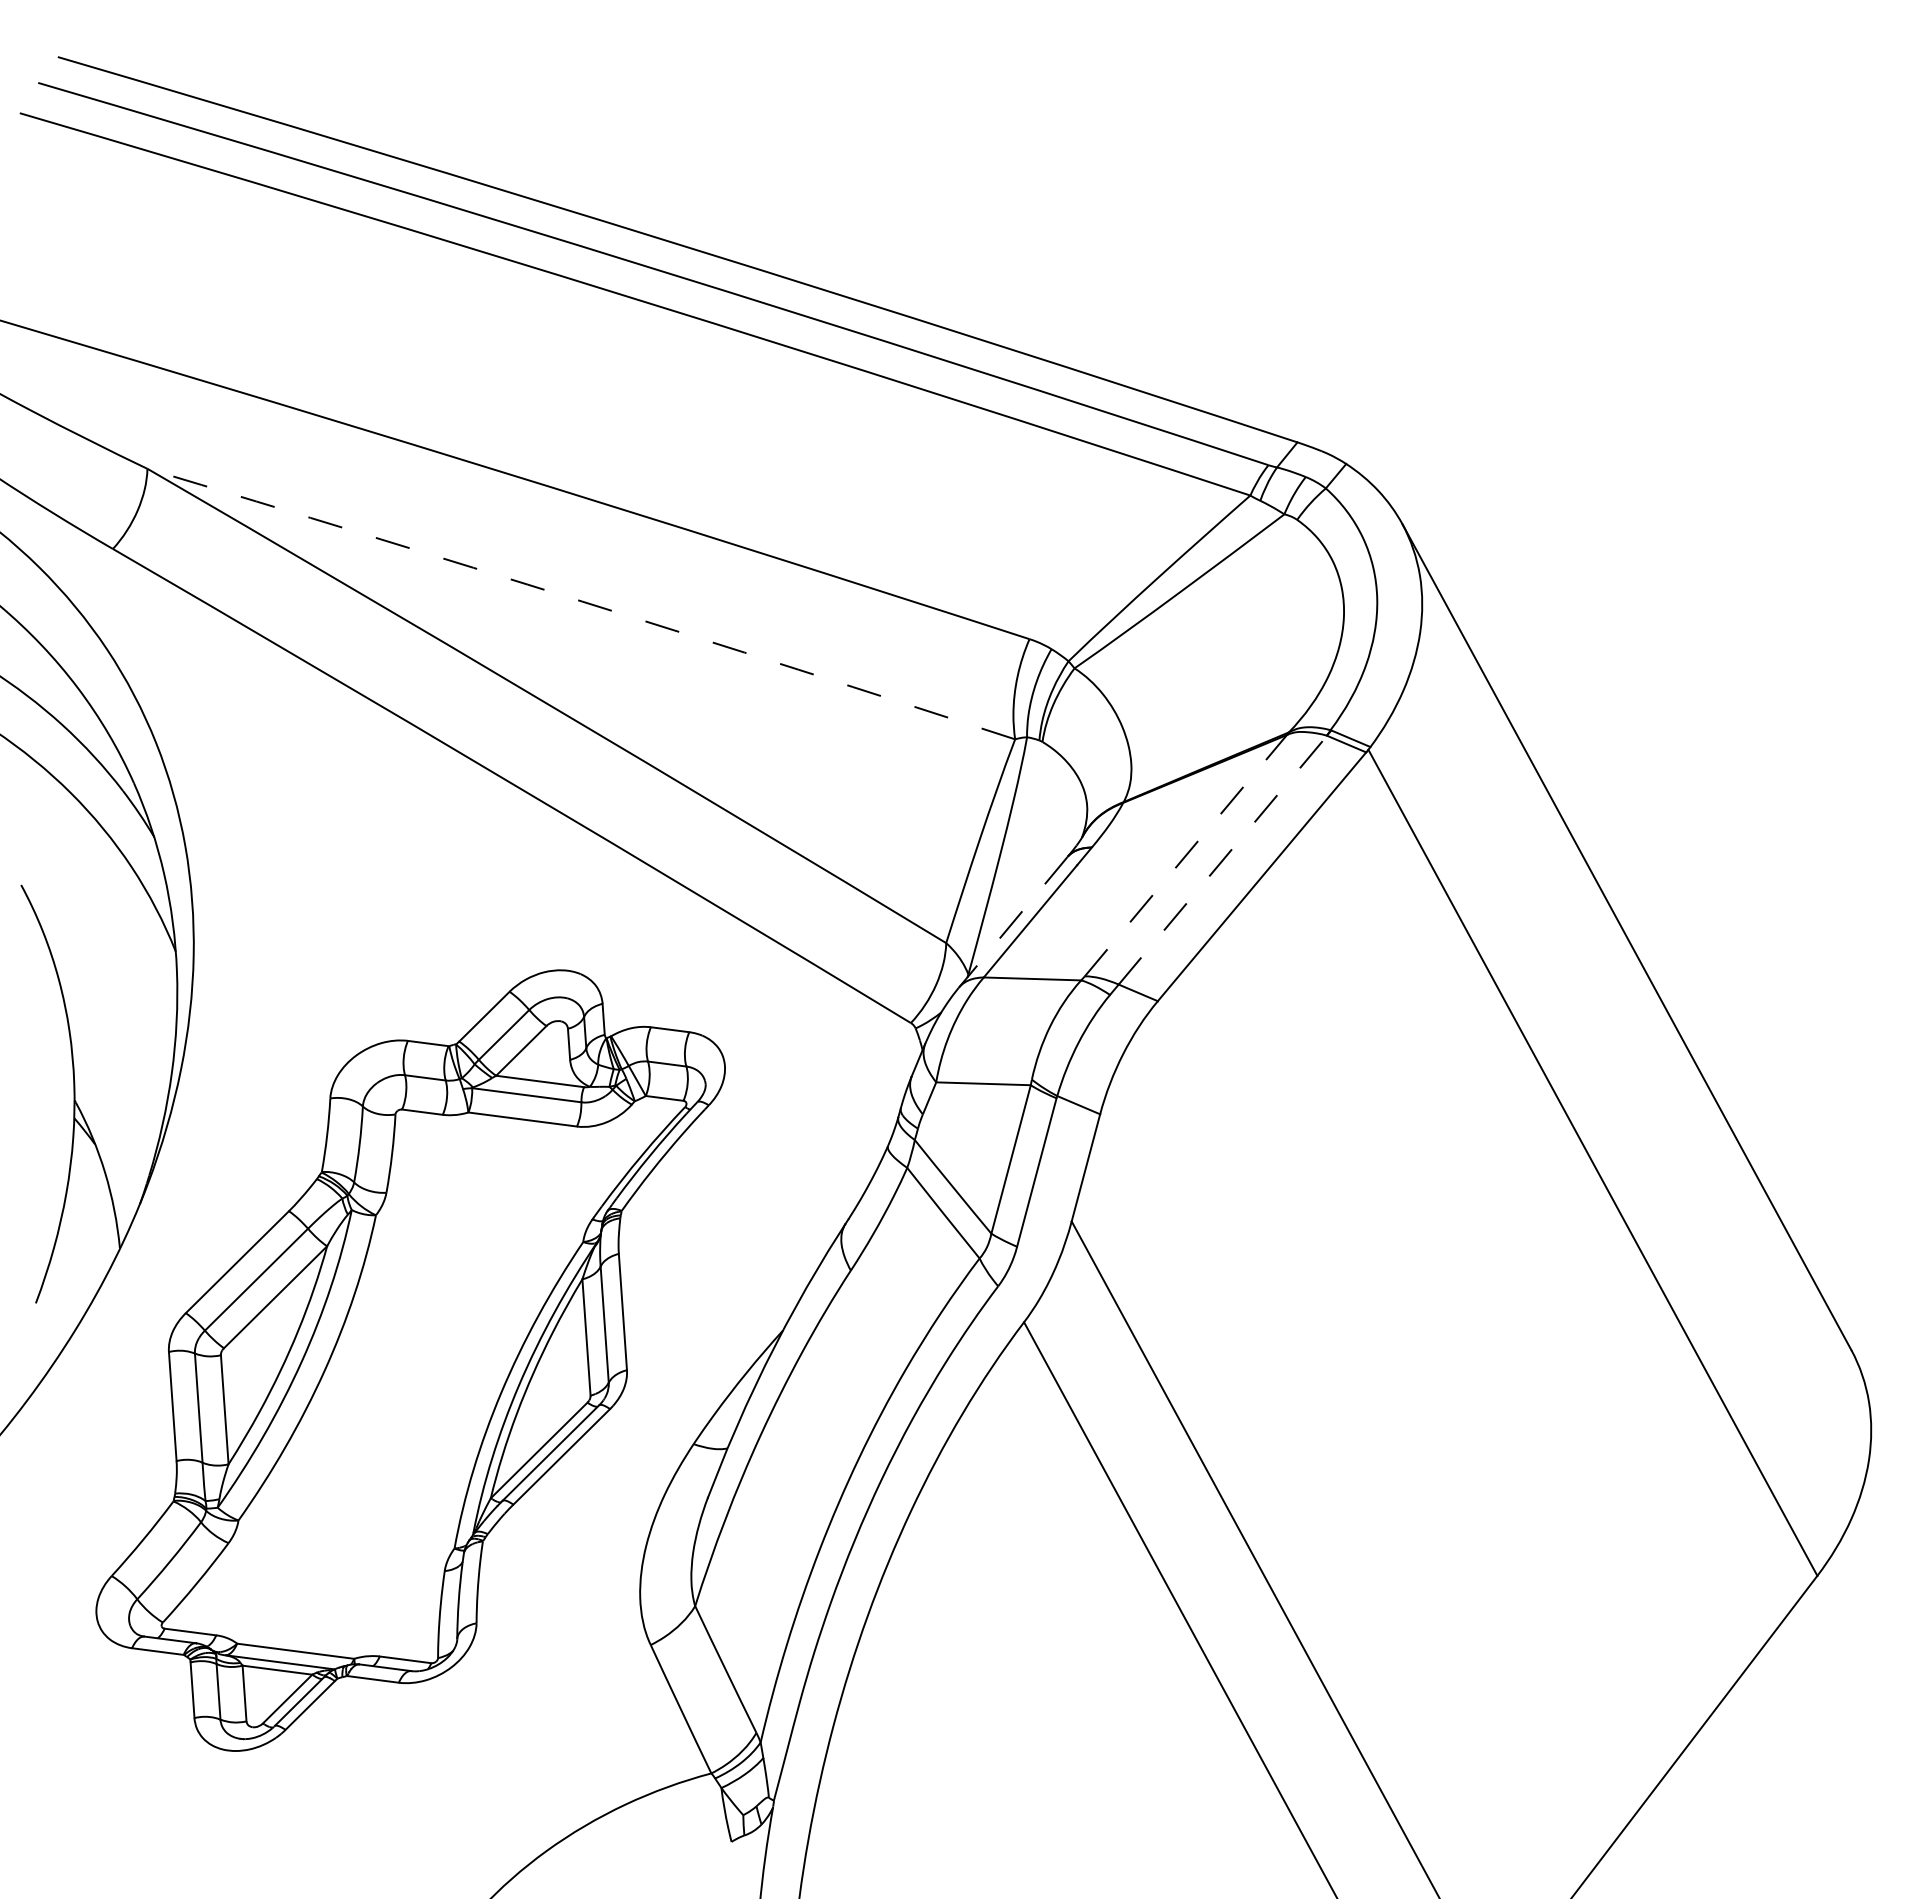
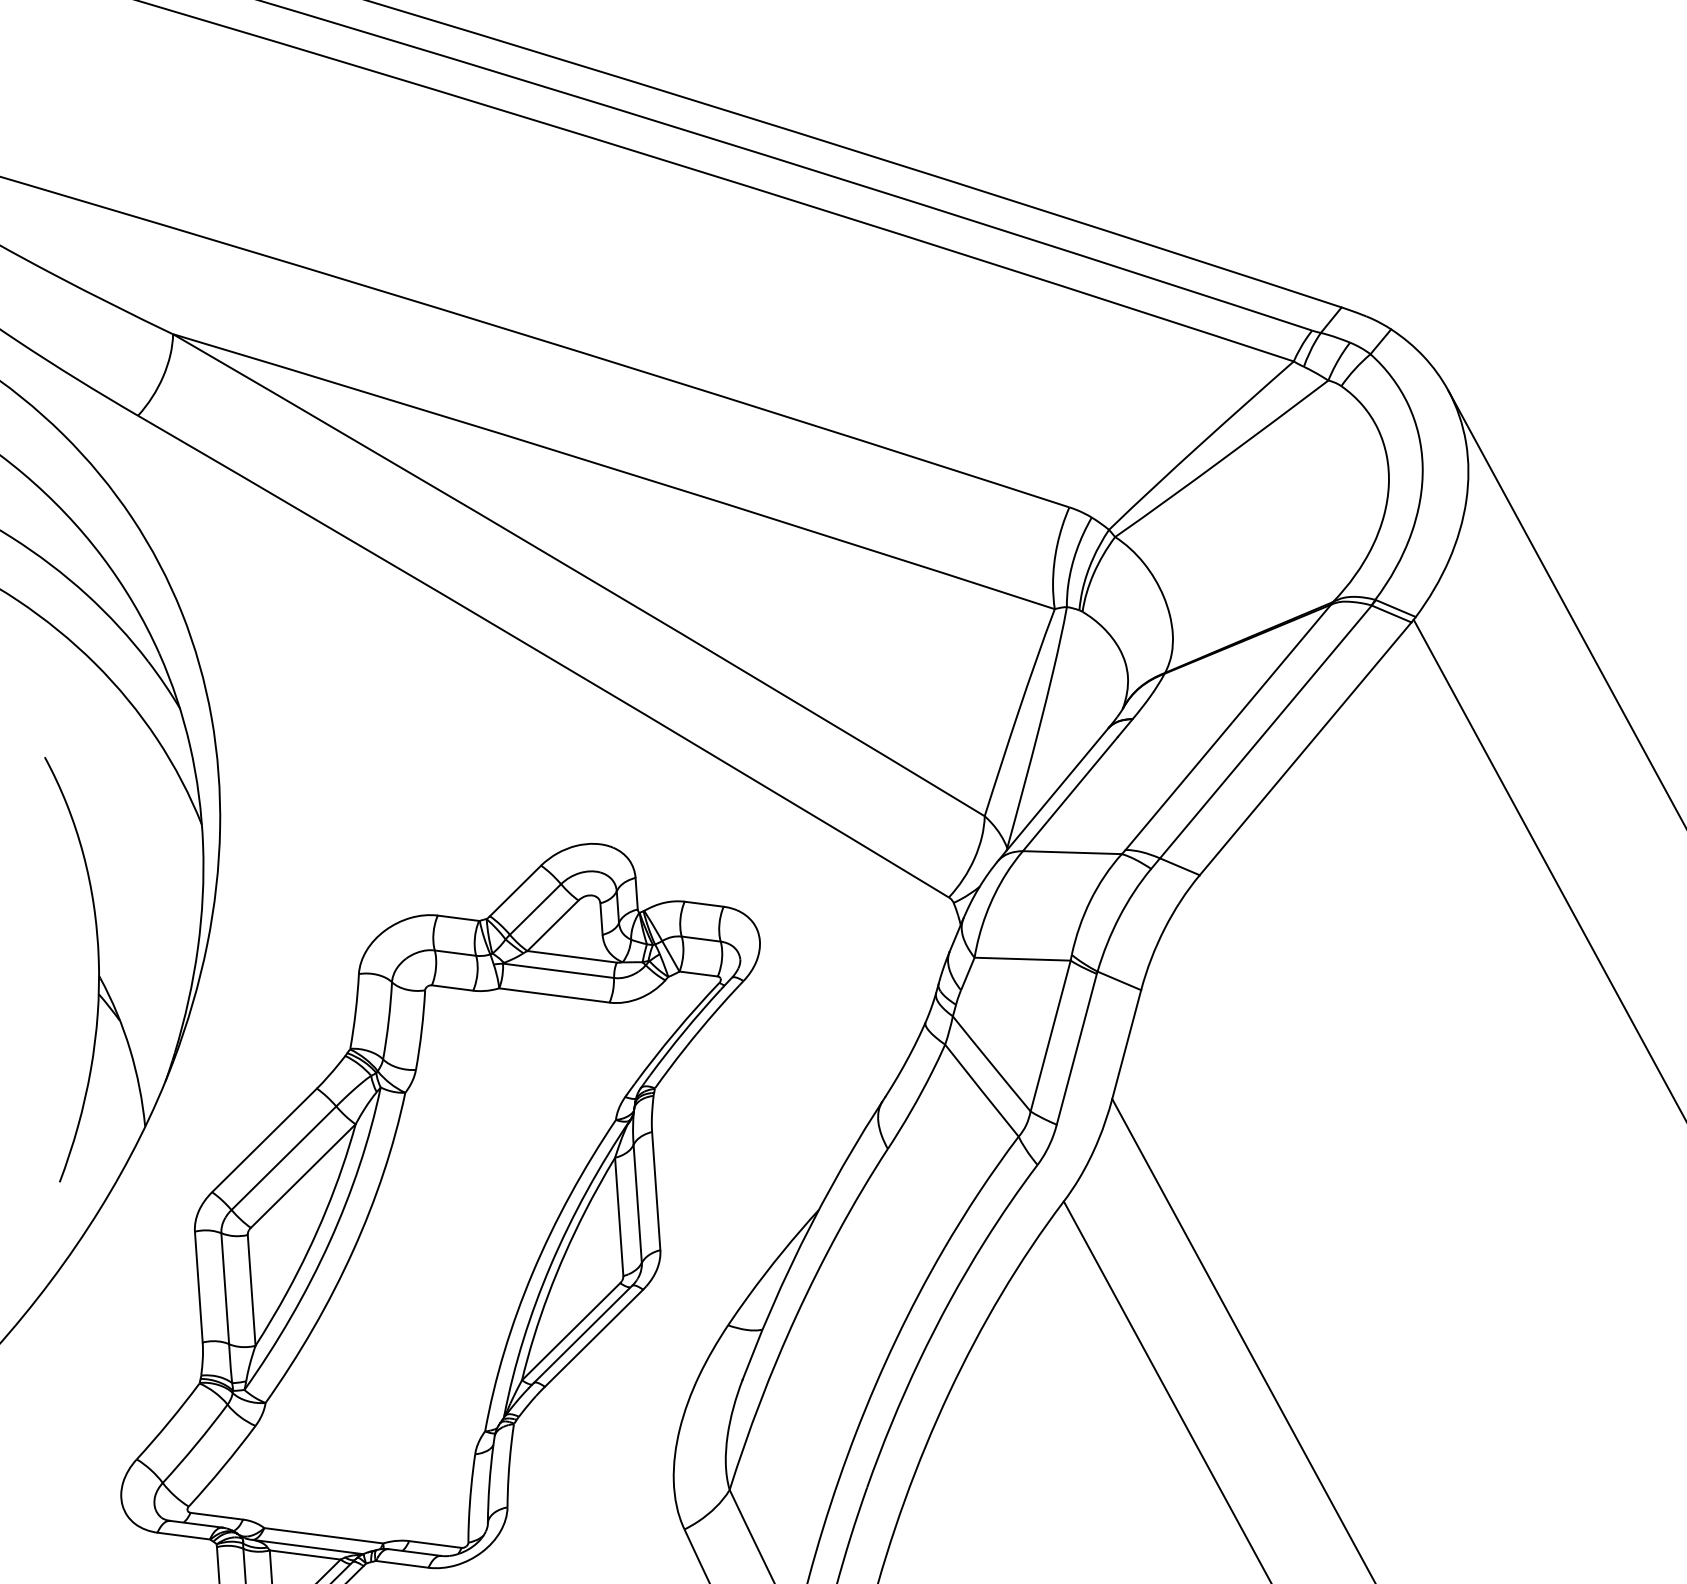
arc: (582, 601) -> (615, 469), dashed -> solid
line: (1186, 855) -> (1228, 727), dashed -> solid
line: (1223, 859) -> (1266, 731), dashed -> solid
line: (1012, 922) -> (1052, 795), dashed -> solid

